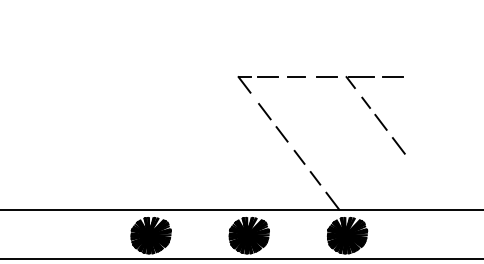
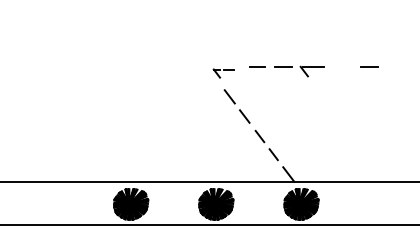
line: (393, 76) -> (369, 66), moved
part: (257, 84) -> (223, 73), size x0.6
part: (383, 125) -> (332, 108), removed

